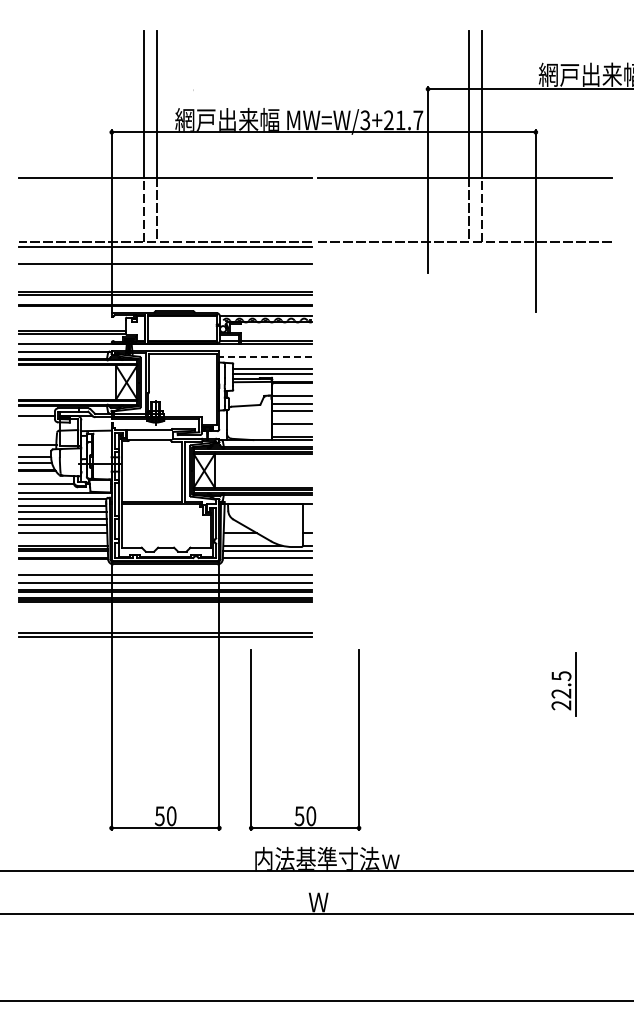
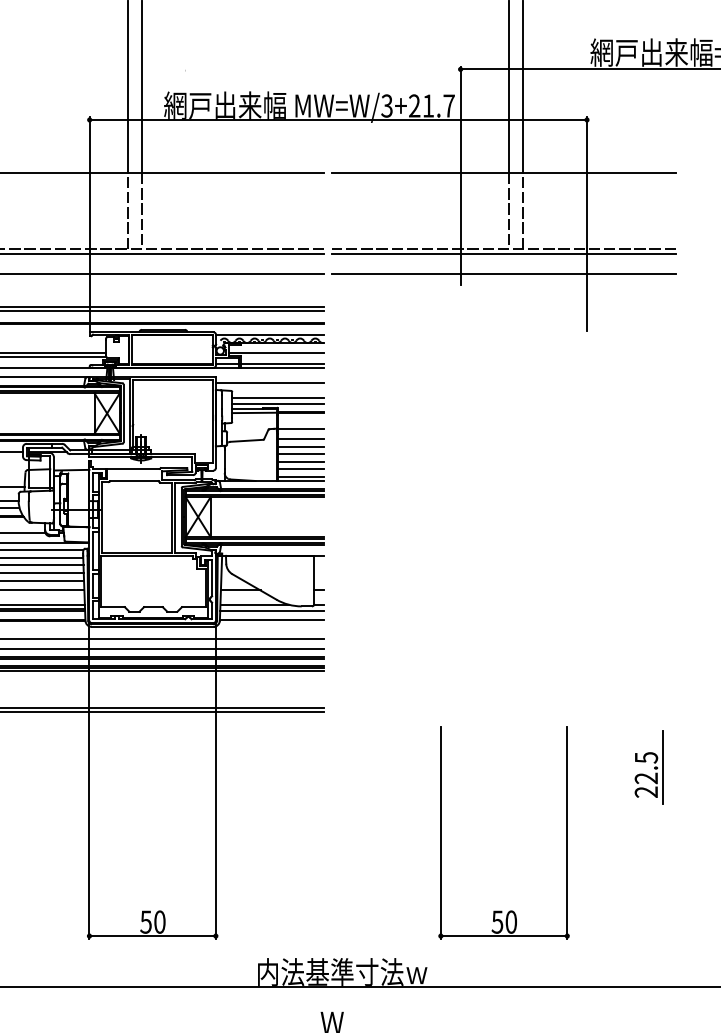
line: (464, 246) -> (503, 253), added
line: (464, 263) -> (503, 273), added
line: (270, 330) -> (275, 352), added
line: (265, 356) -> (269, 382), dashed -> solid
line: (291, 417) -> (300, 454), added
line: (291, 430) -> (300, 469), added
part: (563, 684) -> (648, 767), moved
part: (358, 739) -> (566, 832), moved

